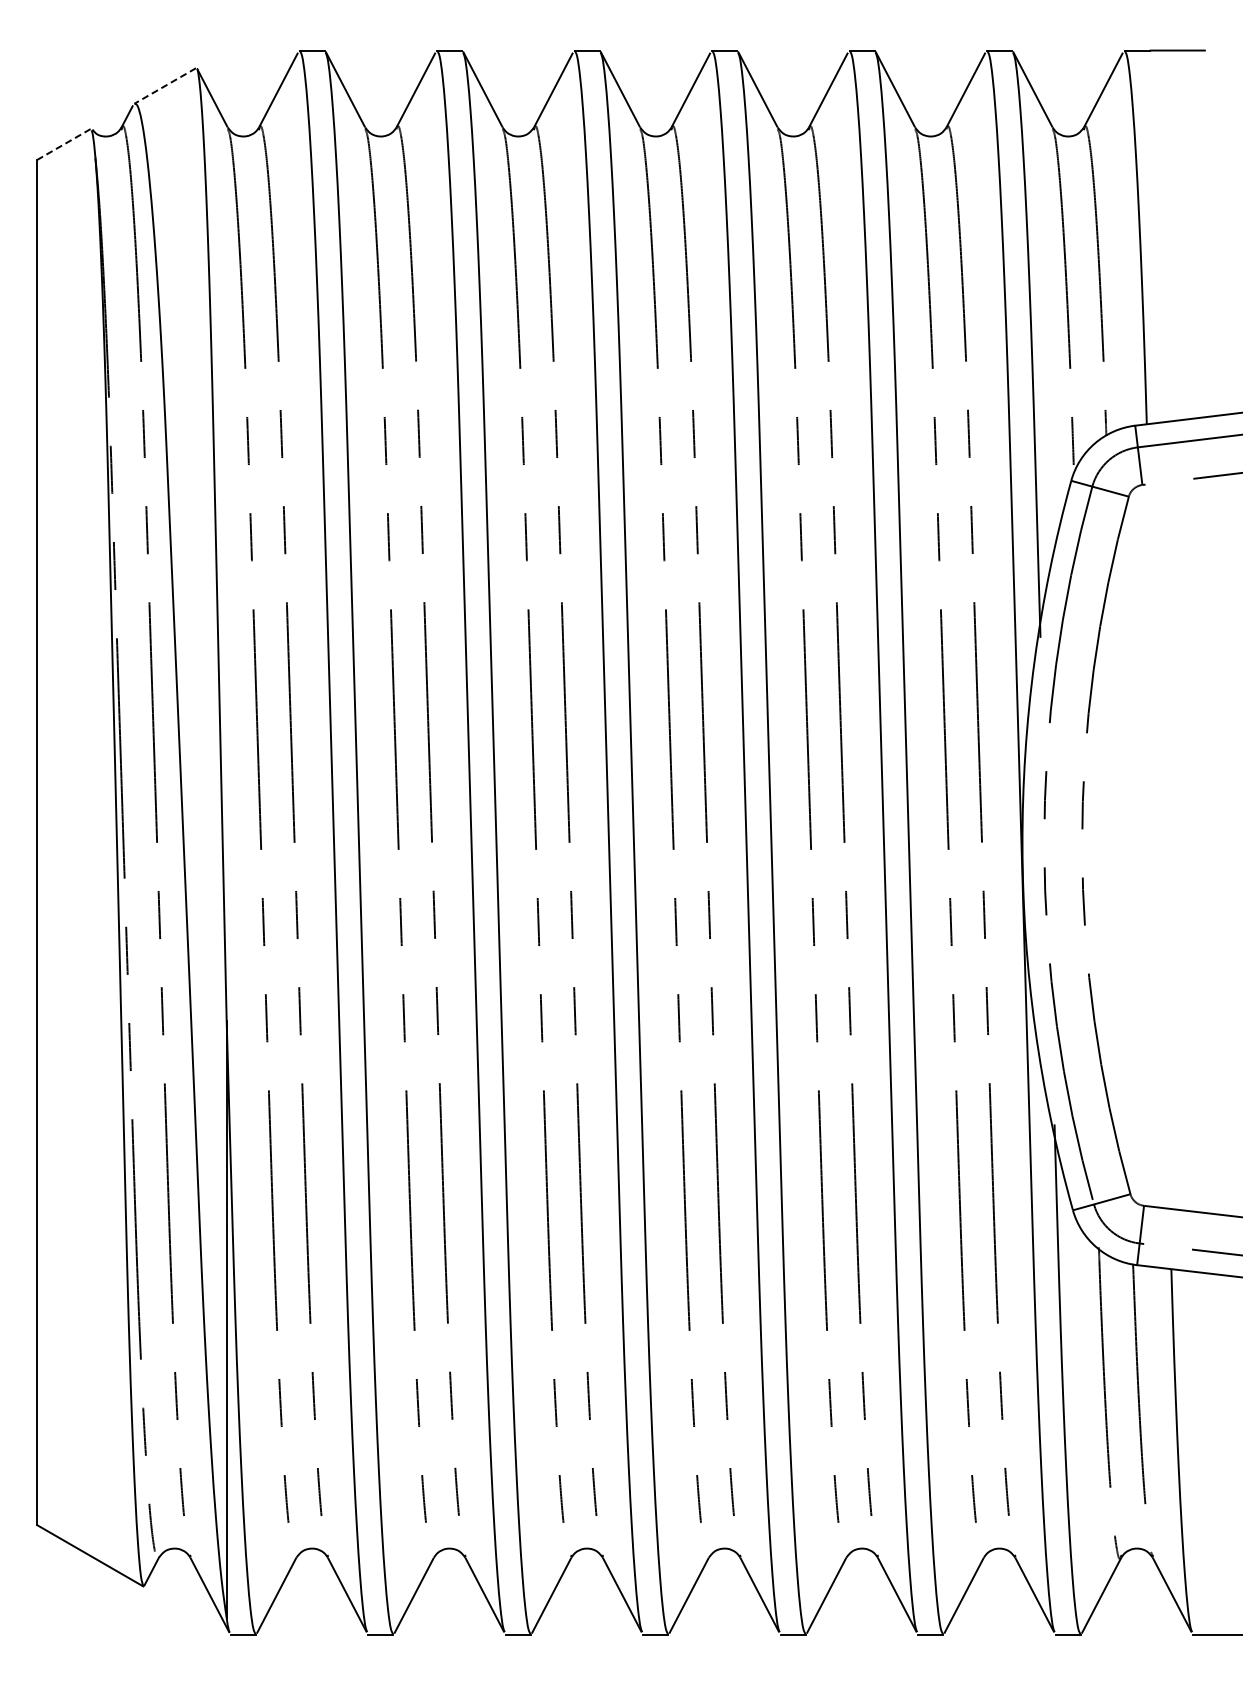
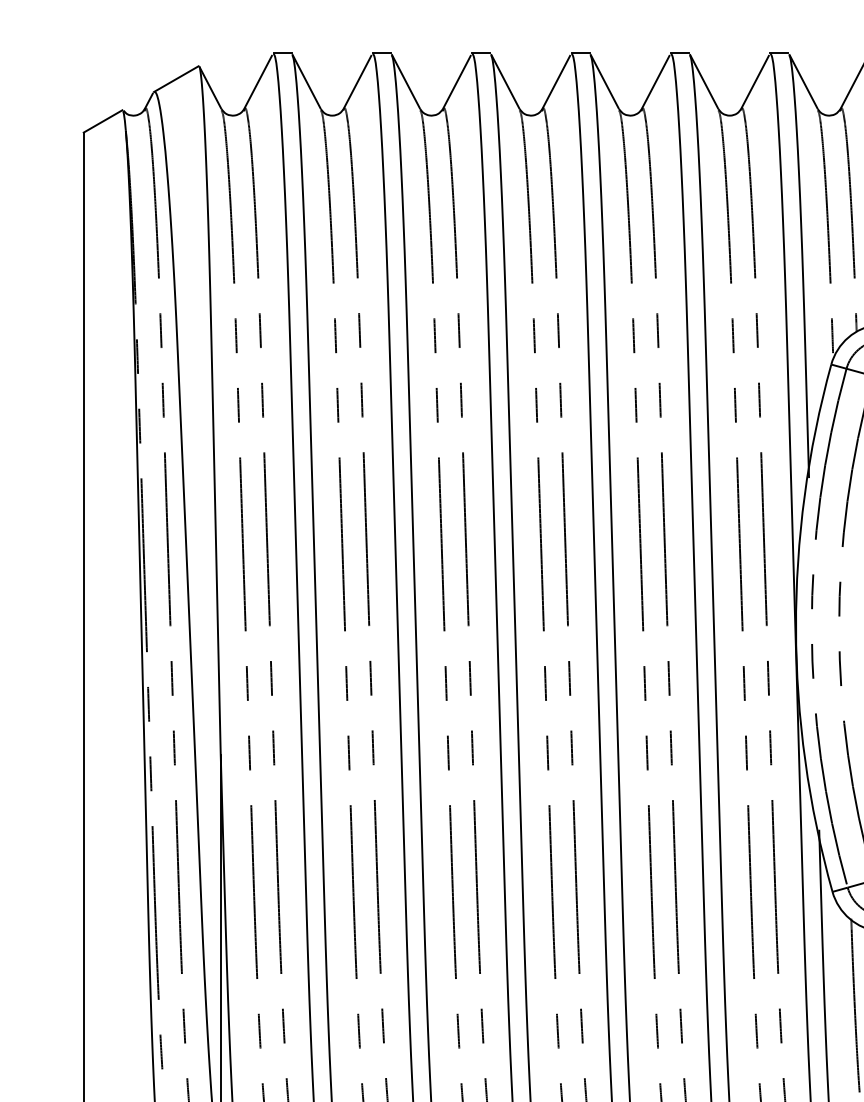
line: (165, 86) -> (176, 79), dashed -> solid
line: (63, 144) -> (102, 121), dashed -> solid

